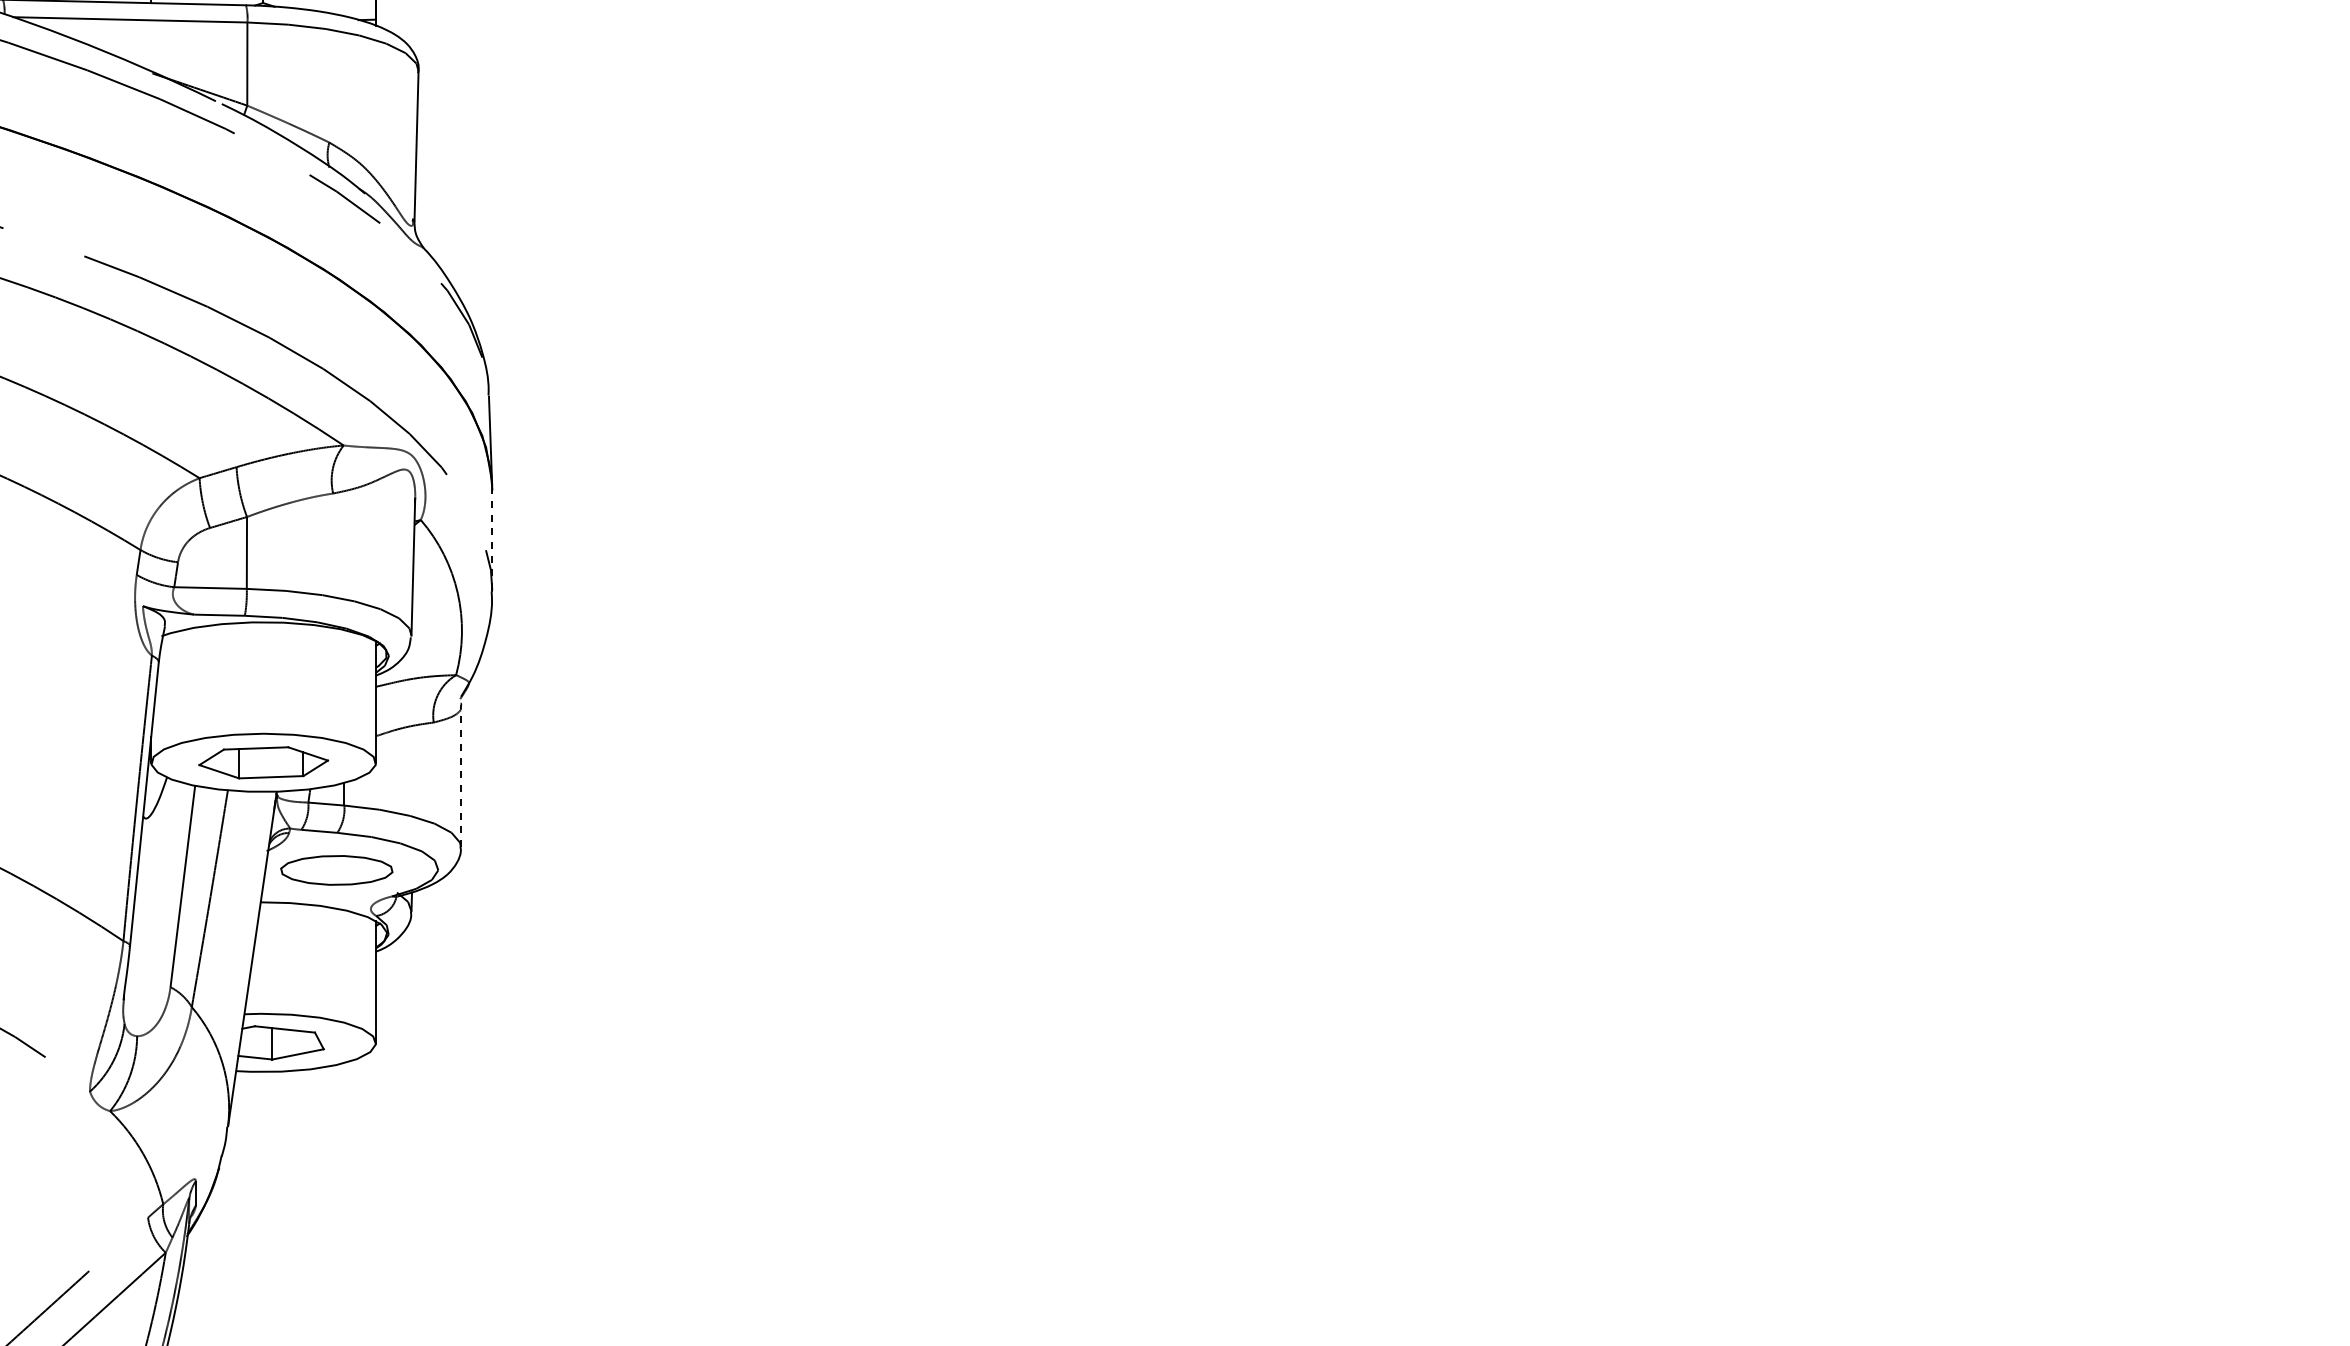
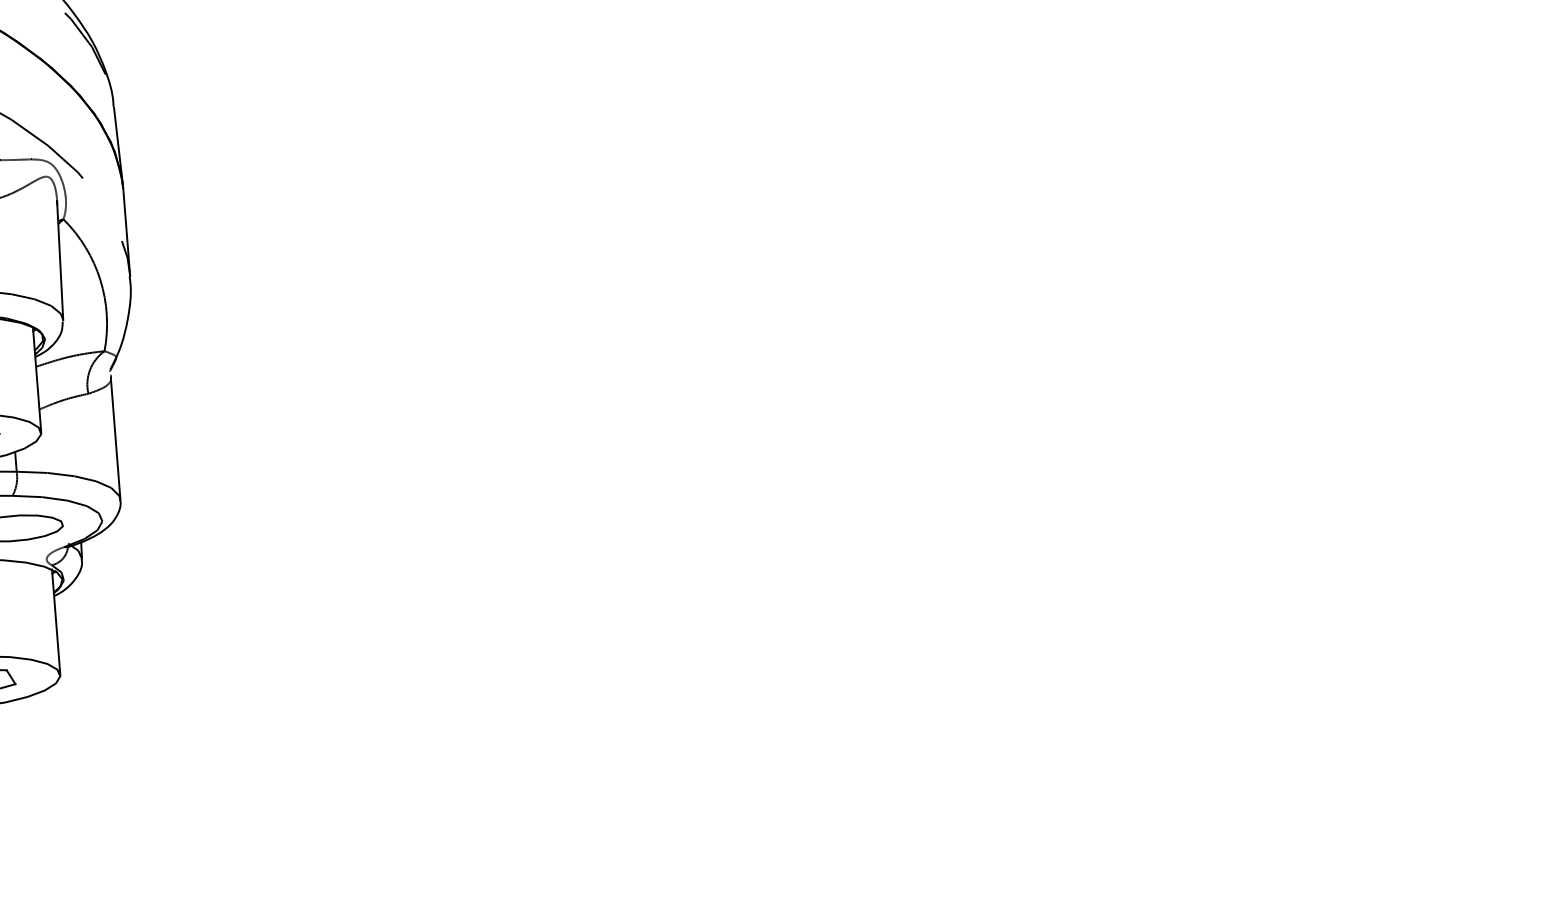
line: (492, 540) -> (126, 232), dashed -> solid
line: (460, 778) -> (115, 440), dashed -> solid

